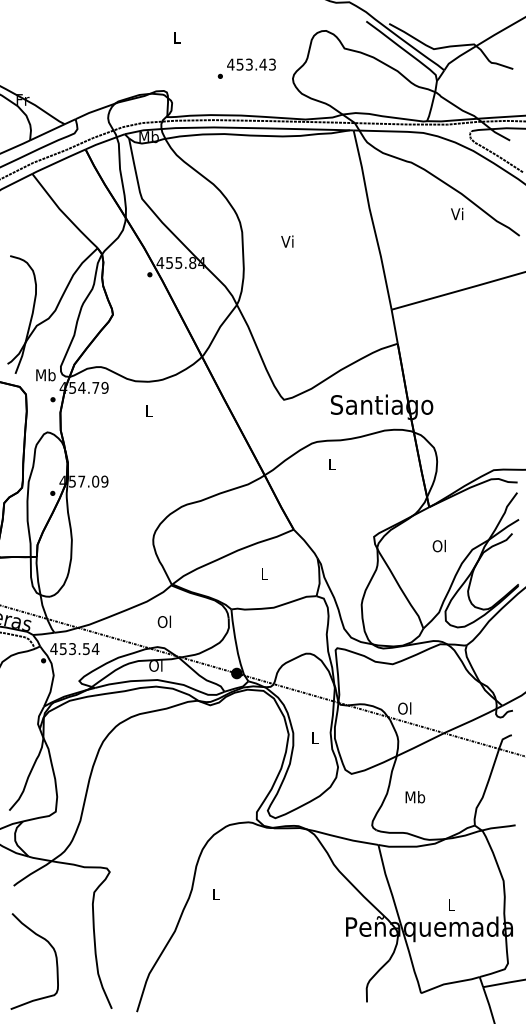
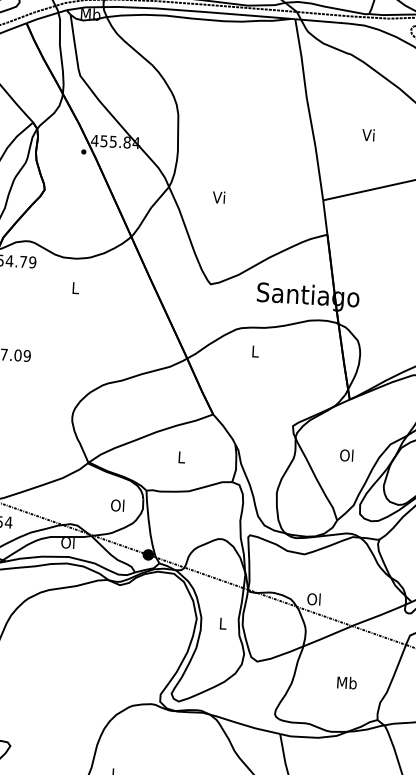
text: (457, 213) -> (368, 134), moved
text: (287, 241) -> (219, 197), moved
text: (438, 545) -> (345, 454), moved
text: (163, 621) -> (116, 505), moved
text: (415, 797) -> (347, 683), moved

